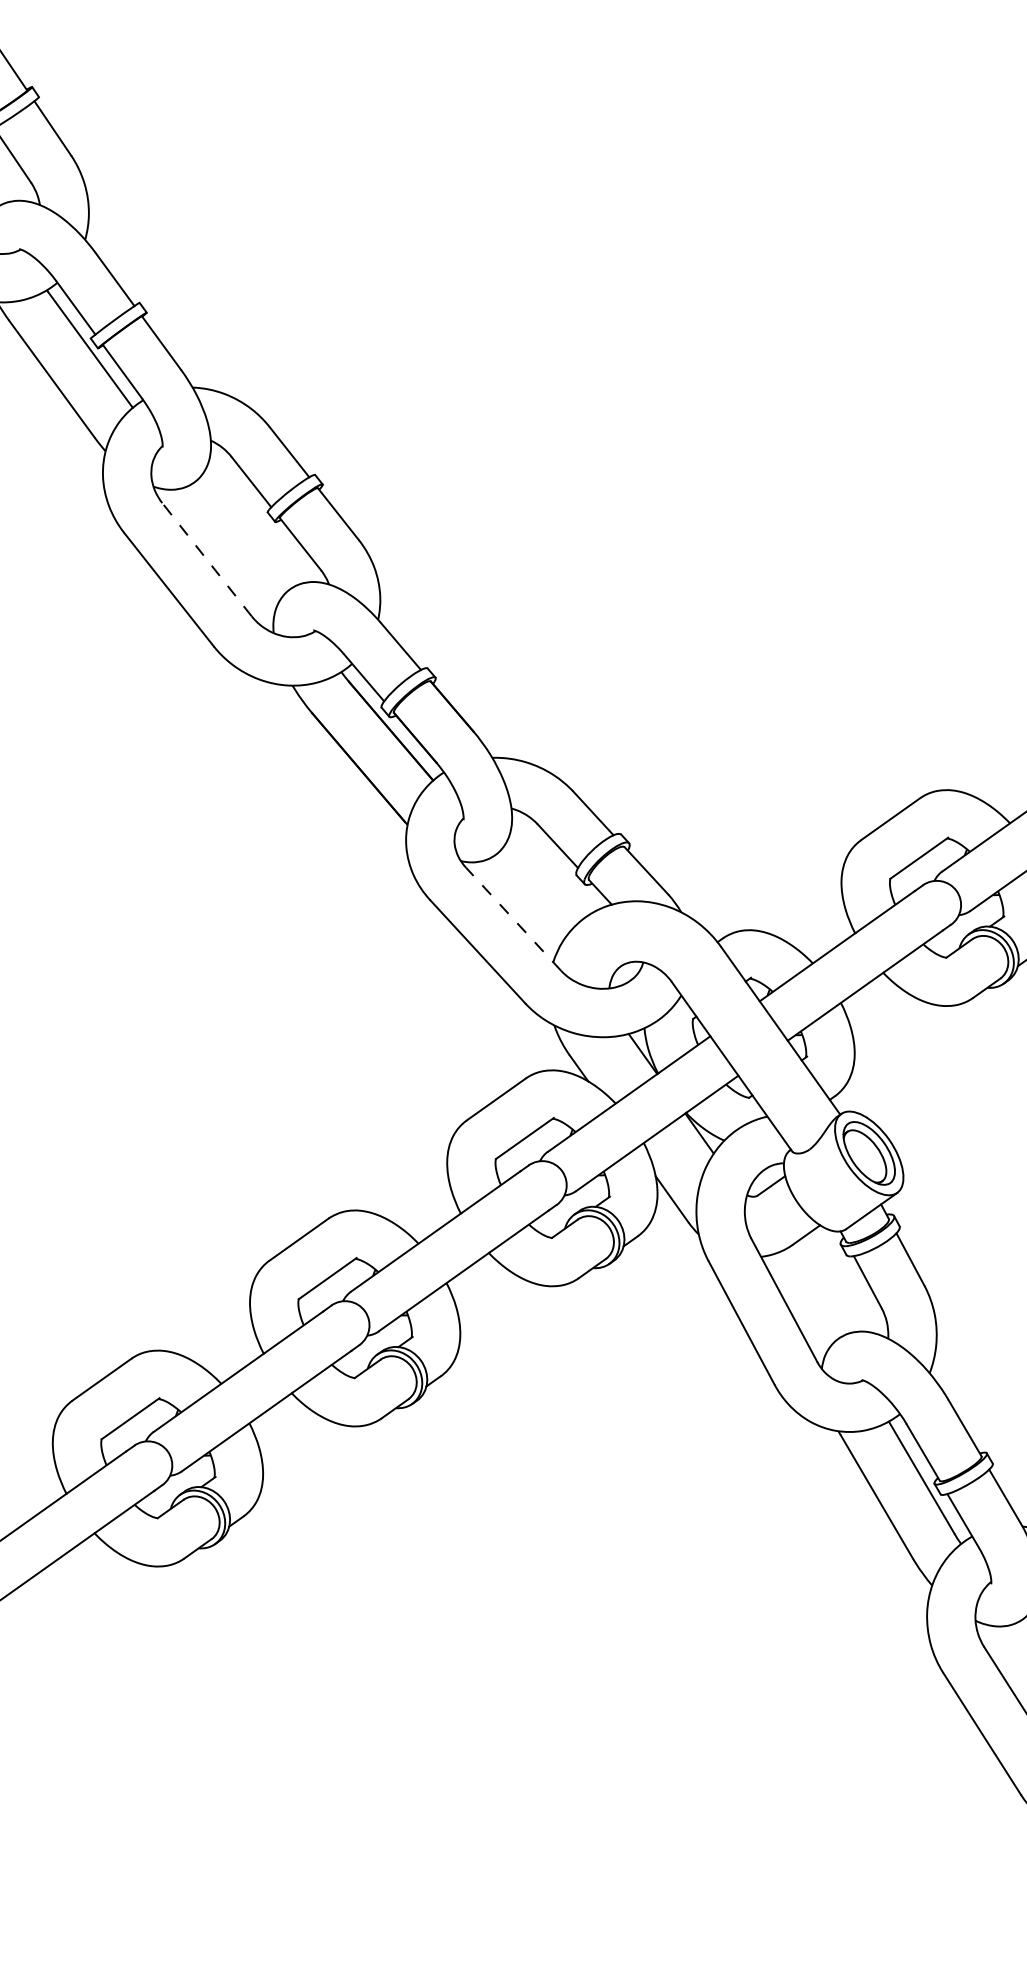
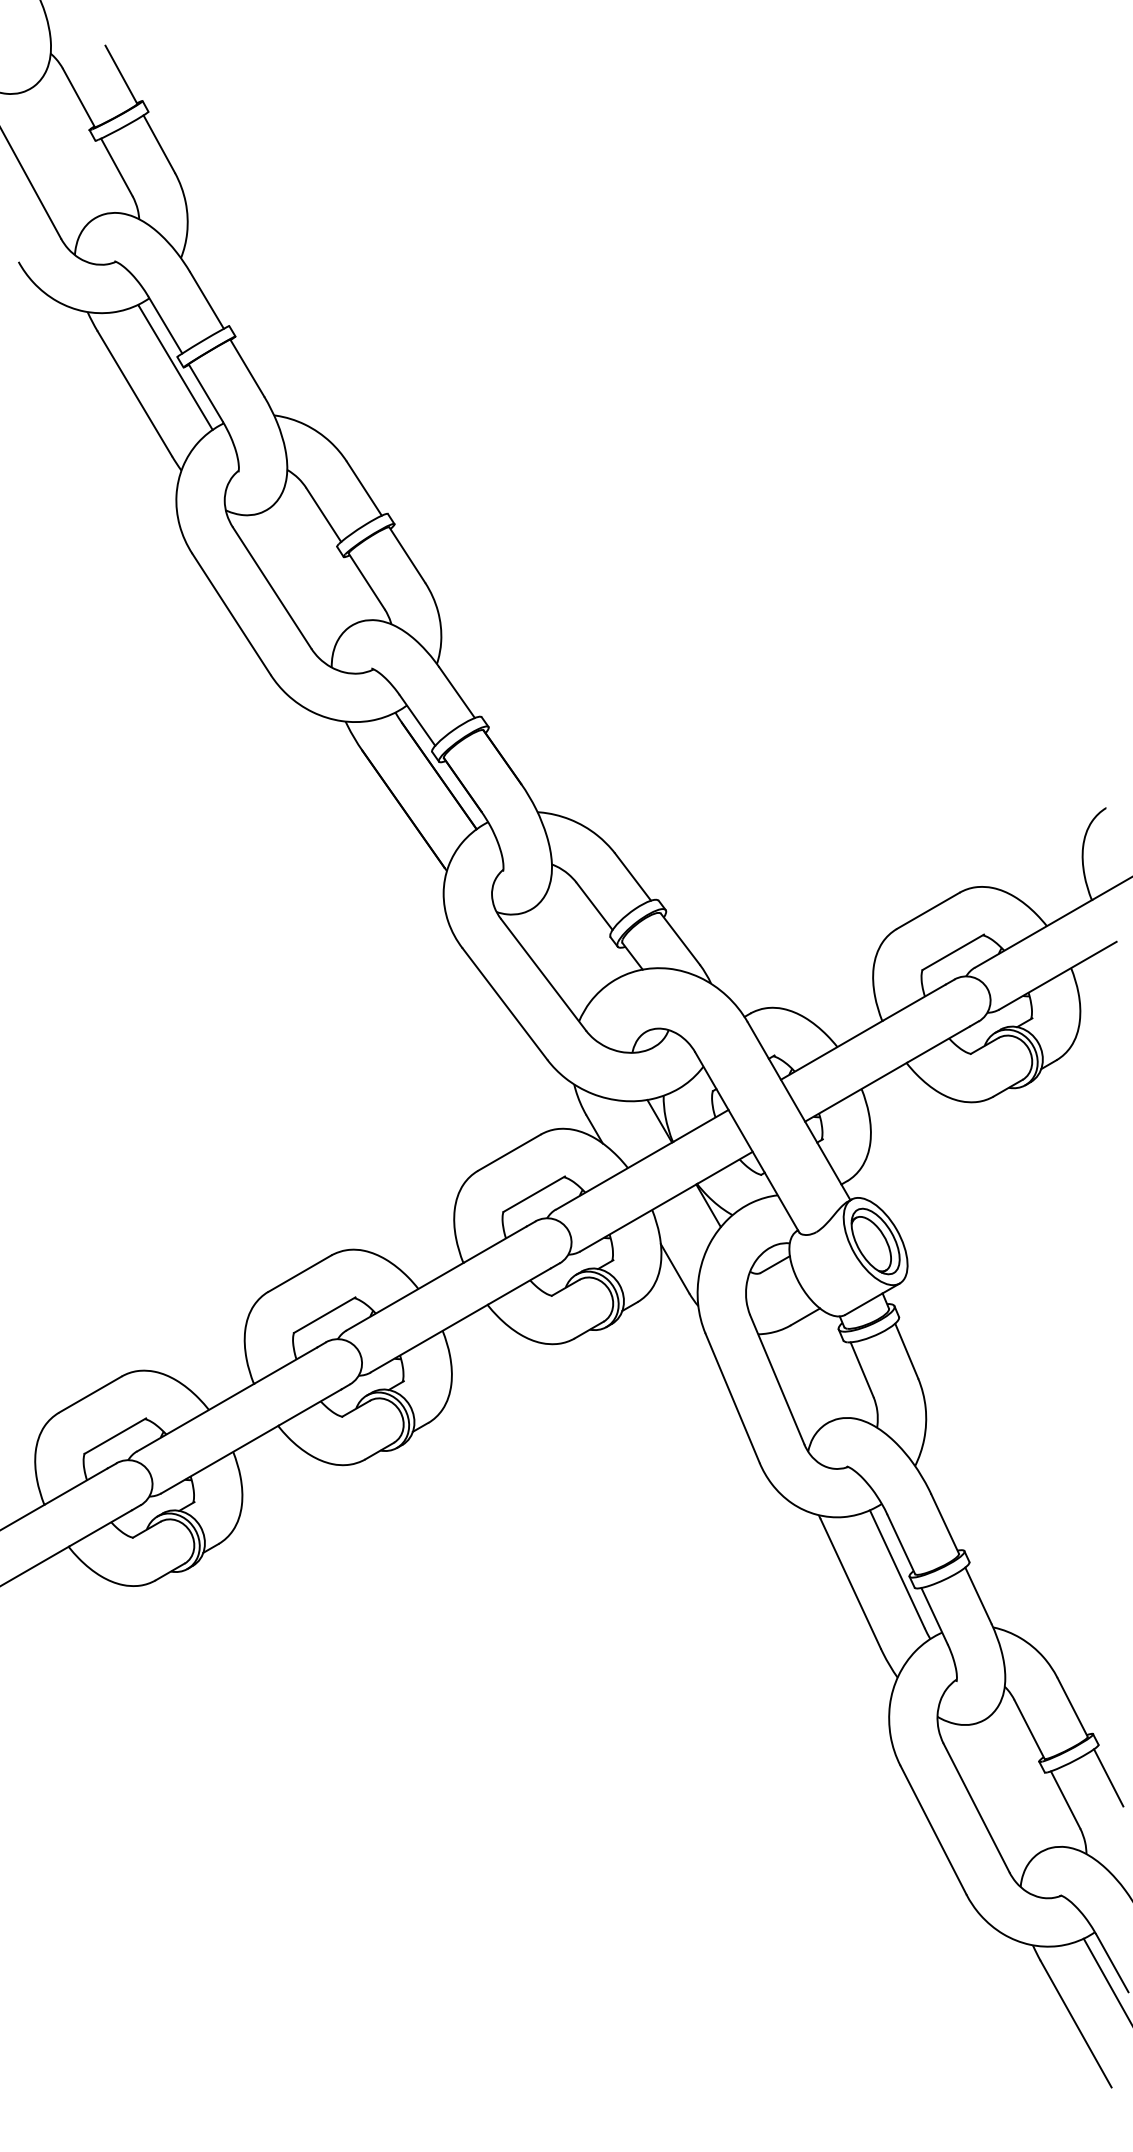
line: (206, 559) -> (271, 587), dashed -> solid
line: (513, 918) -> (543, 974), dashed -> solid

